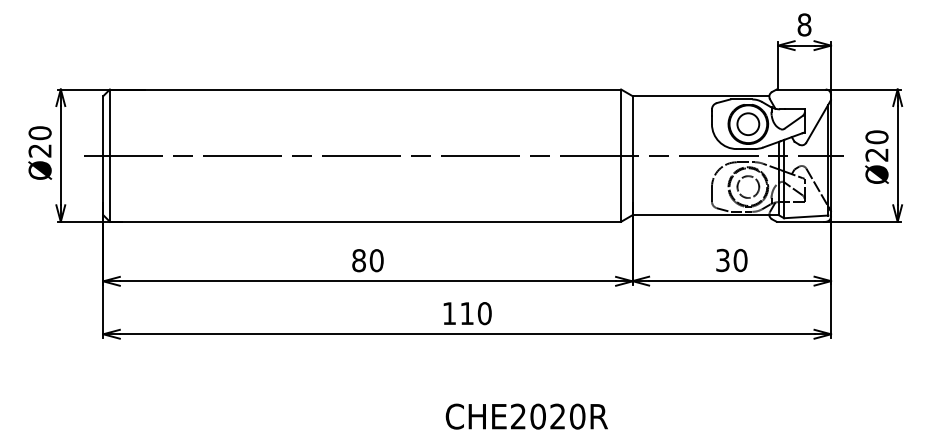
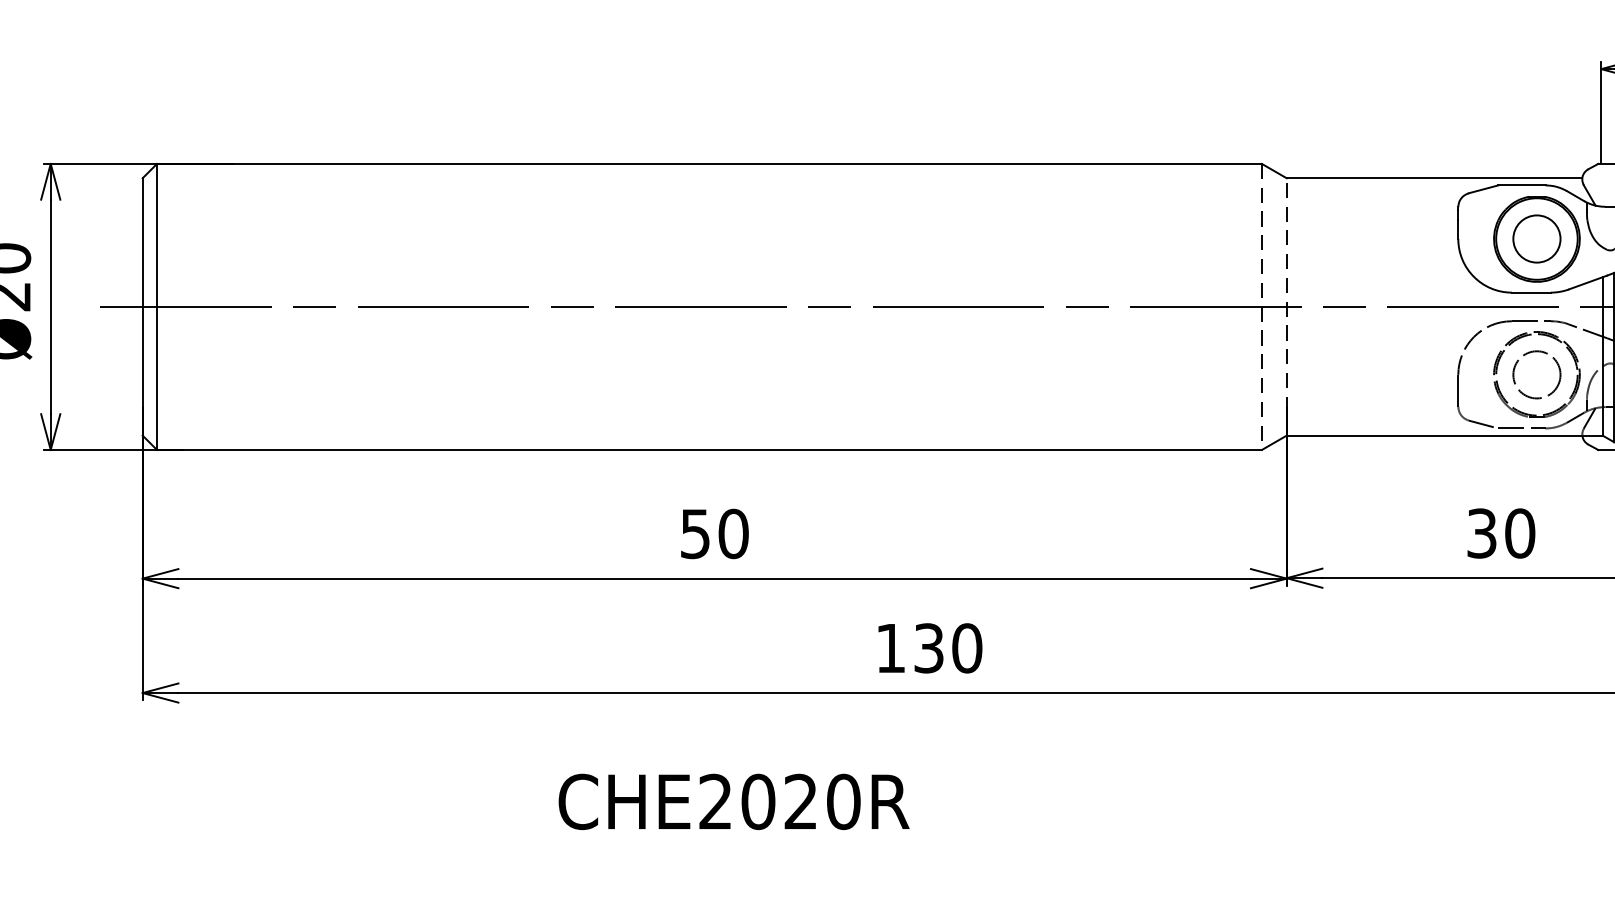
line: (632, 155) -> (1286, 306), solid -> dashed
line: (621, 156) -> (1262, 308), solid -> dashed
text: (358, 260) -> (694, 533), 80 -> 50
text: (466, 313) -> (927, 648), 110 -> 130
text: (526, 416) -> (733, 801), moved

